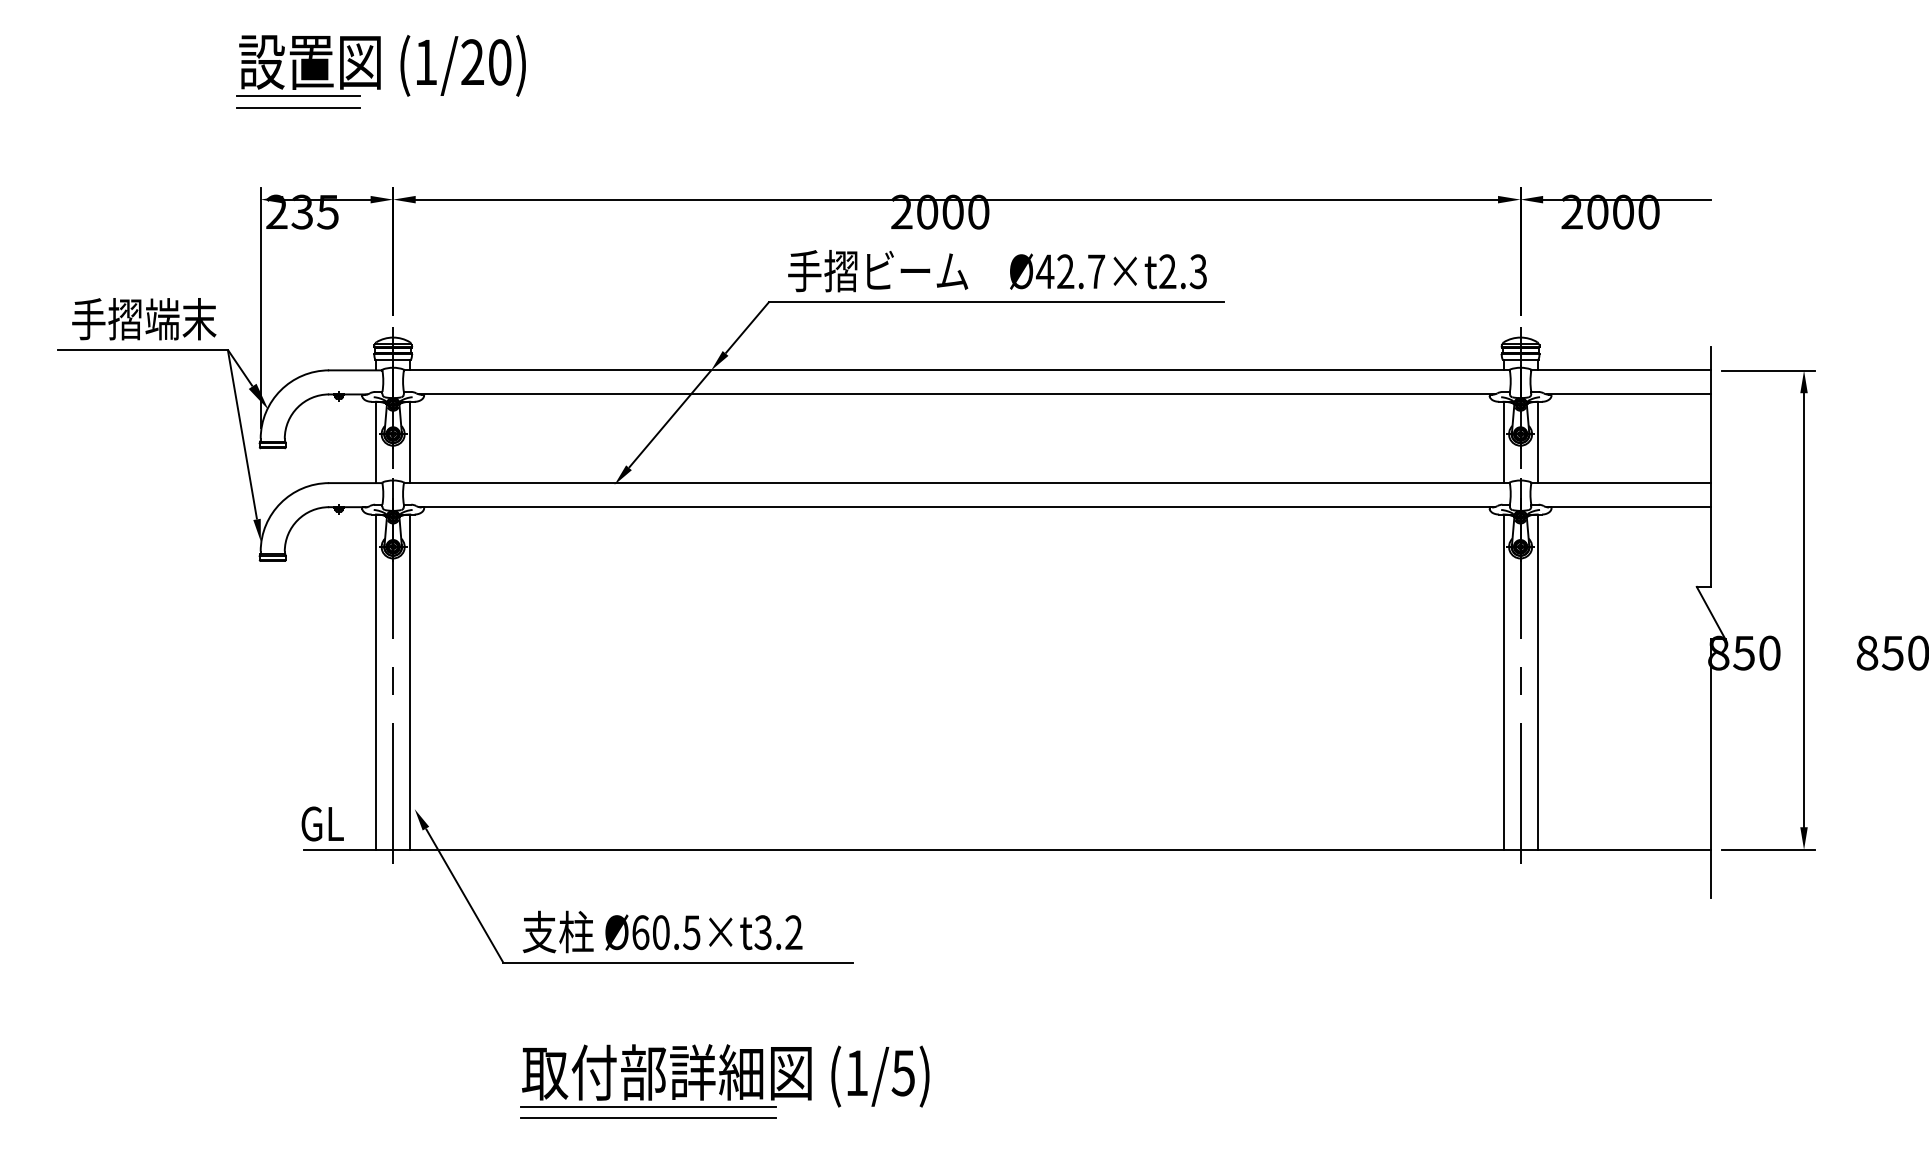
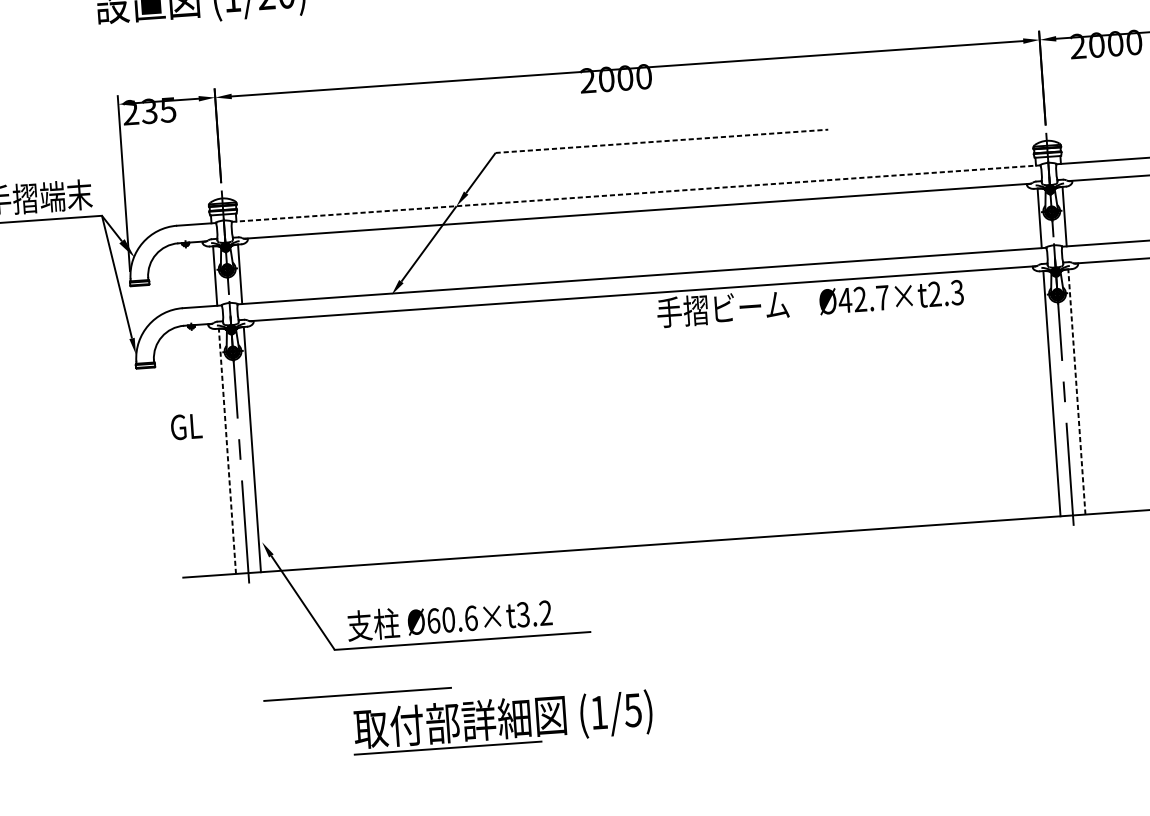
line: (298, 96) -> (140, 27), removed
line: (298, 107) -> (141, 35), removed
text: (997, 271) -> (810, 302), moved
line: (997, 301) -> (662, 141), solid -> dashed
line: (956, 370) -> (635, 193), solid -> dashed
line: (376, 682) -> (227, 451), solid -> dashed
line: (1537, 682) -> (1076, 392), solid -> dashed
text: (322, 823) -> (186, 426), moved
text: (691, 932) -> (470, 618), Ø60.5×t3.2 -> Ø60.6×t3.2
line: (648, 1117) -> (357, 693), moved

